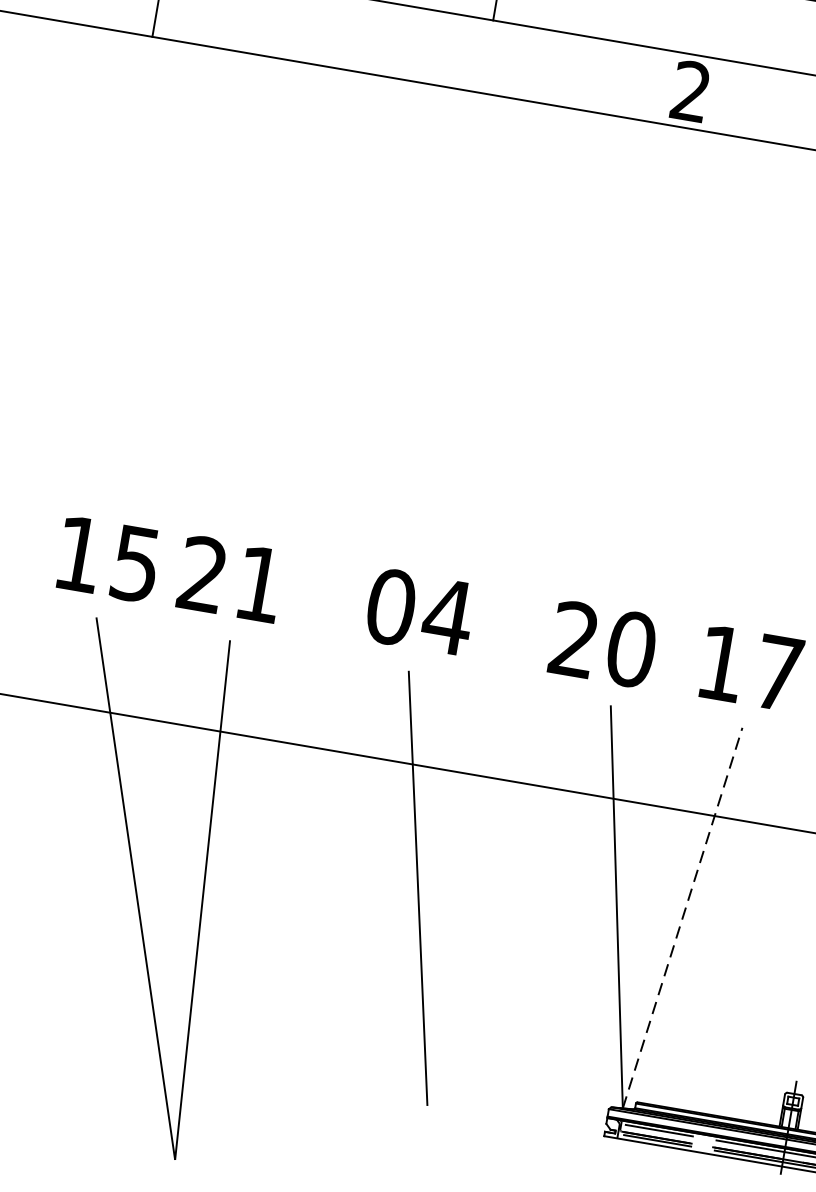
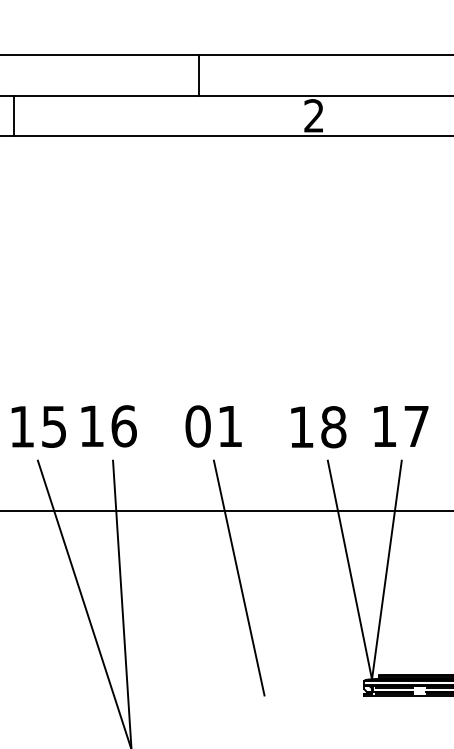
text: (230, 579) -> (107, 426), 21 -> 16
text: (446, 616) -> (229, 426), 04 -> 01
text: (602, 645) -> (317, 427), 20 -> 18
line: (681, 917) -> (386, 569), dashed -> solid

